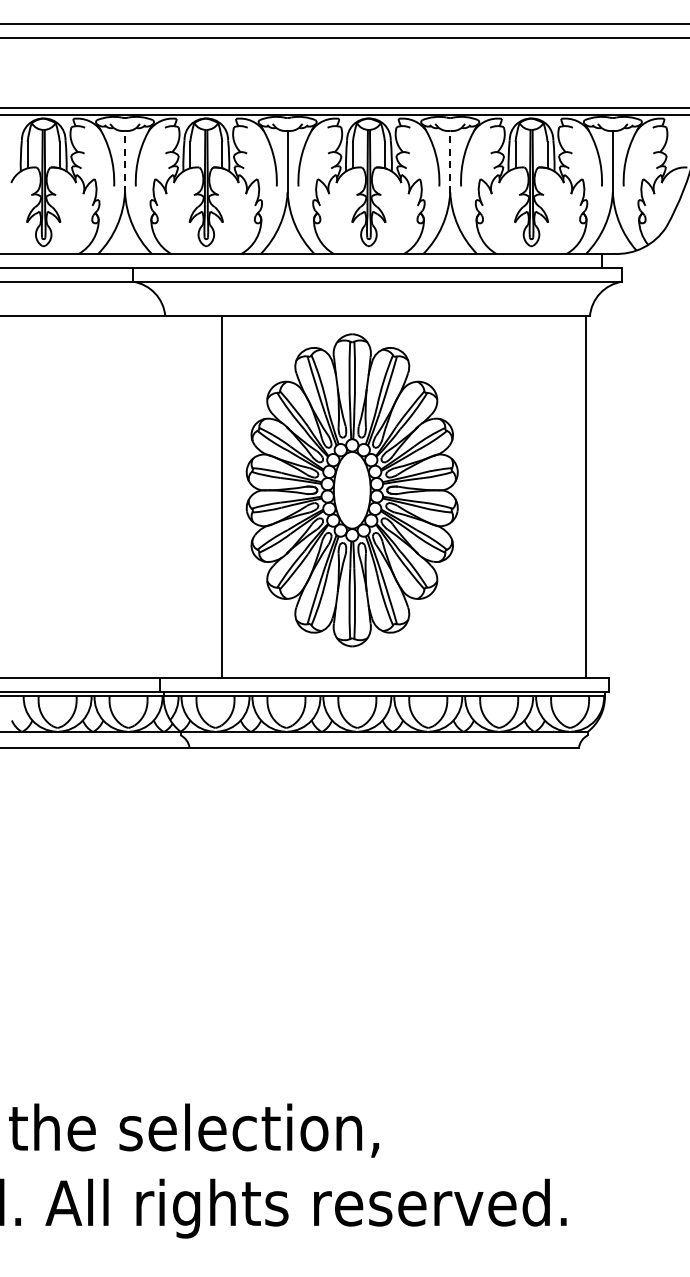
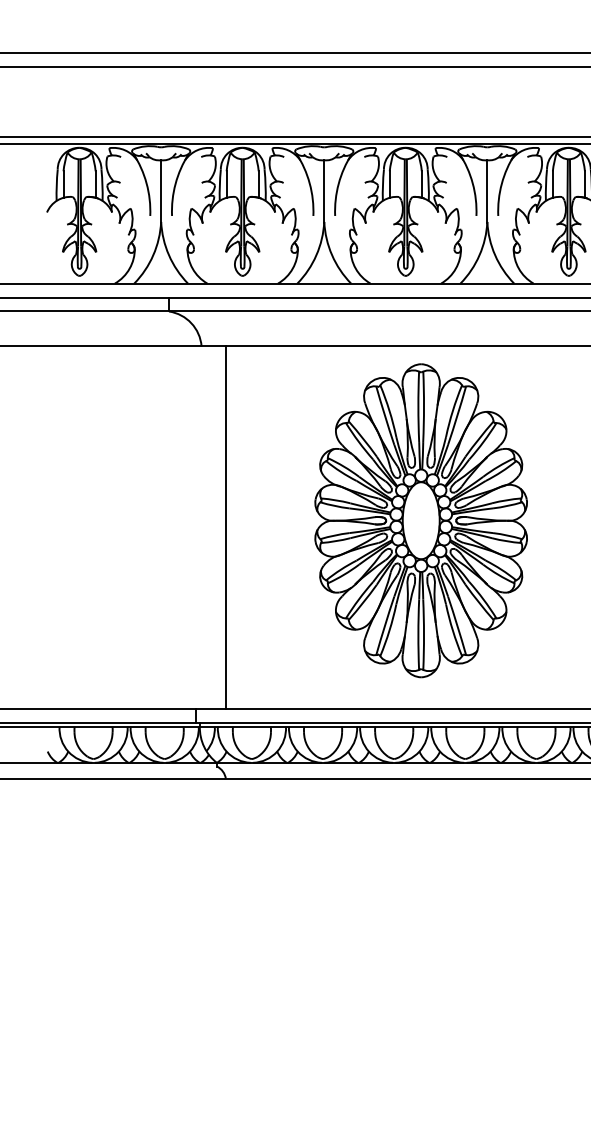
line: (125, 161) -> (161, 190), dashed -> solid
line: (450, 161) -> (487, 190), dashed -> solid
part: (351, 490) -> (420, 520), moved
line: (221, 497) -> (225, 527), moved

